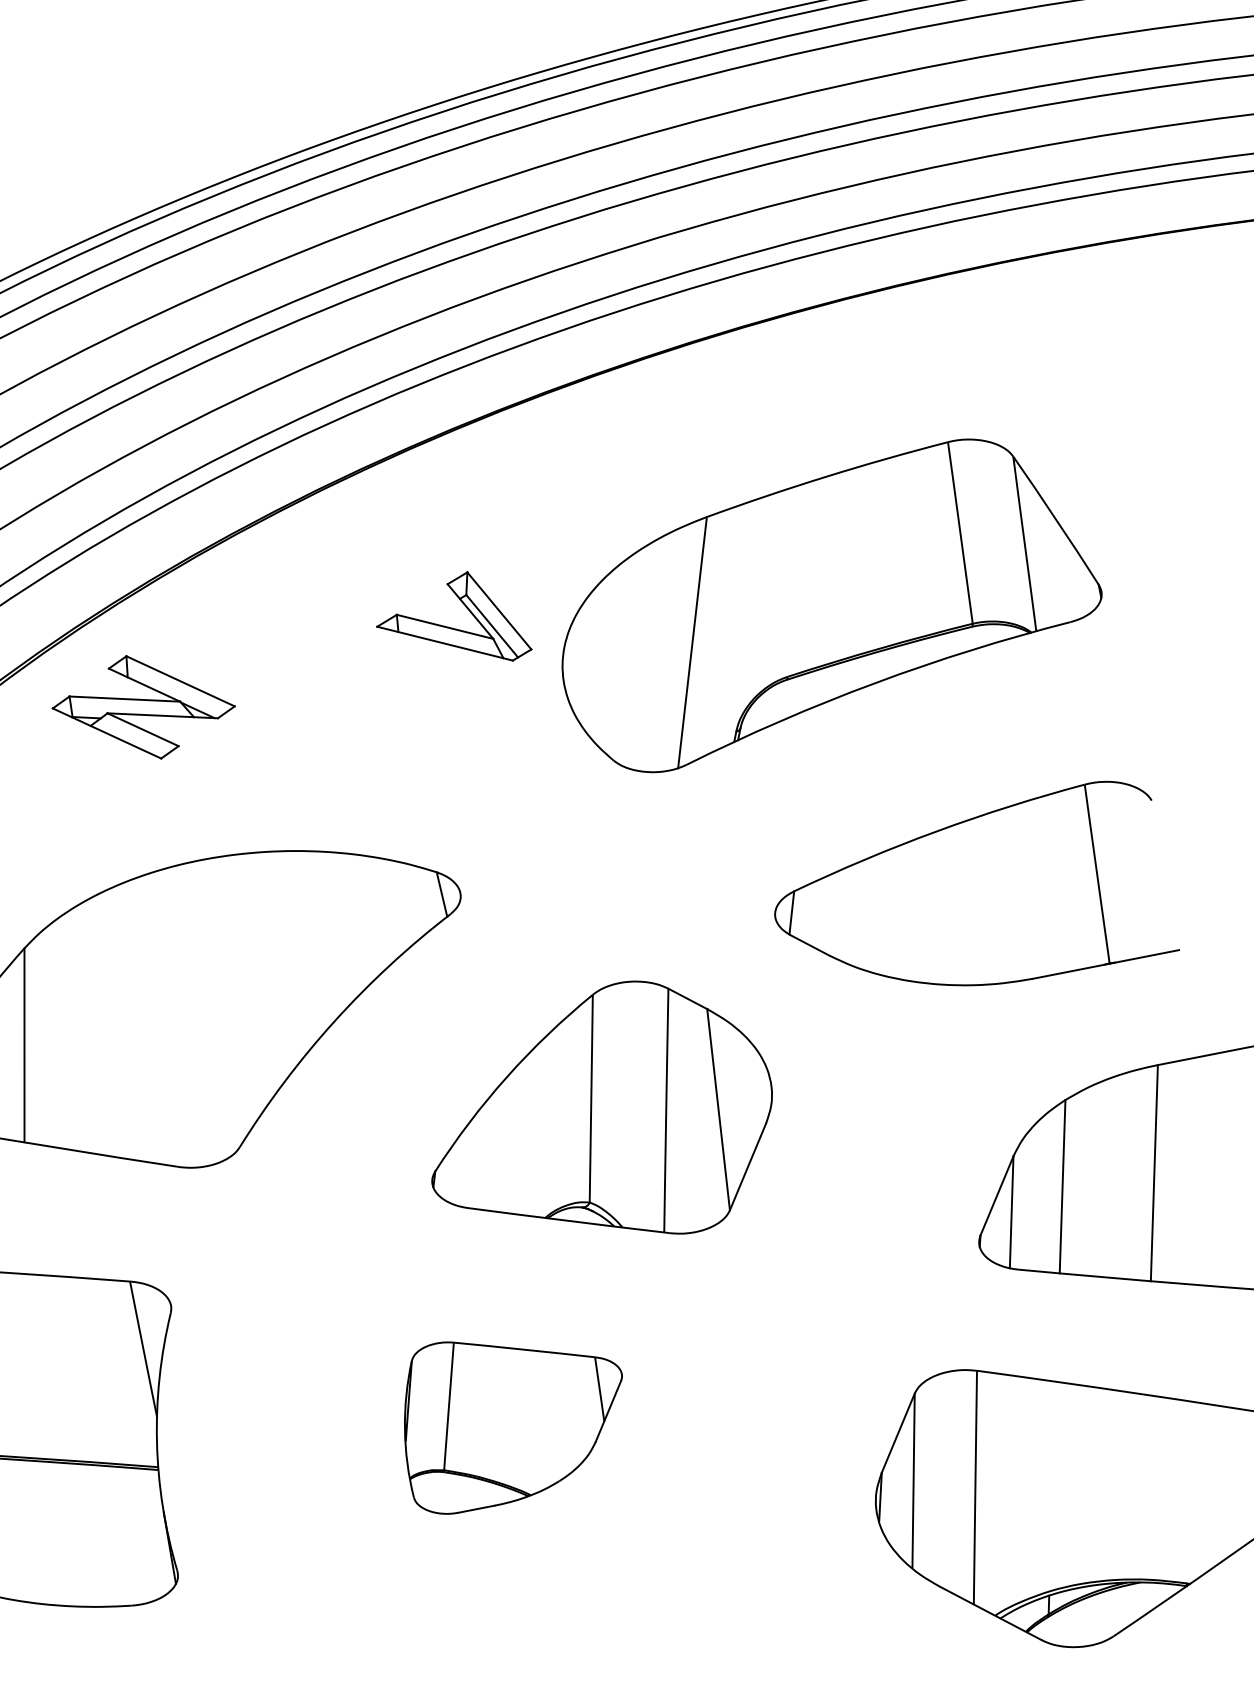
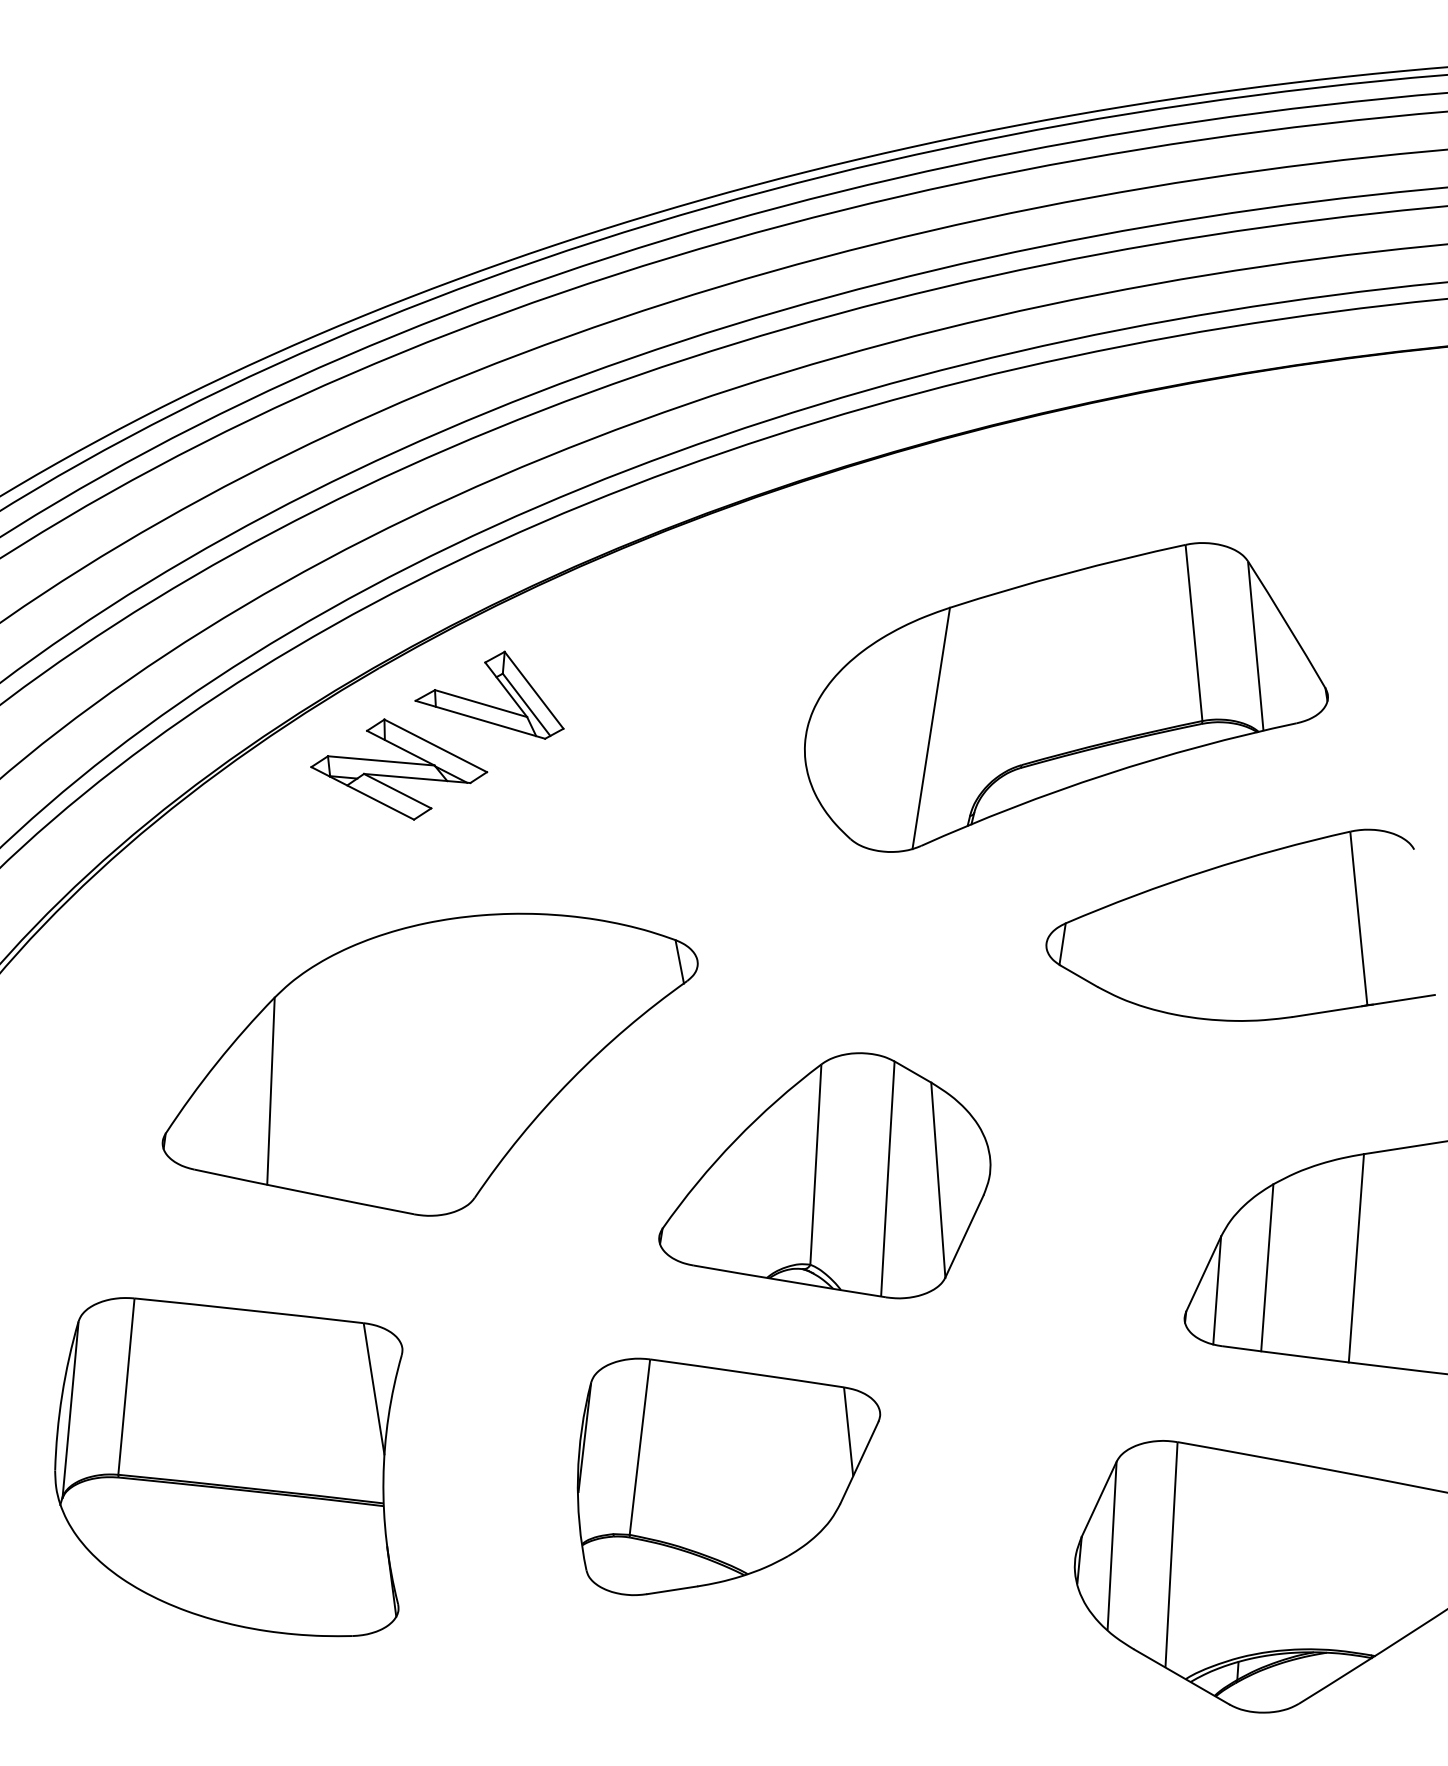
part: (452, 627) -> (488, 704), moved
part: (975, 885) -> (1240, 924), moved
part: (513, 1425) -> (728, 1476), size x1.43

